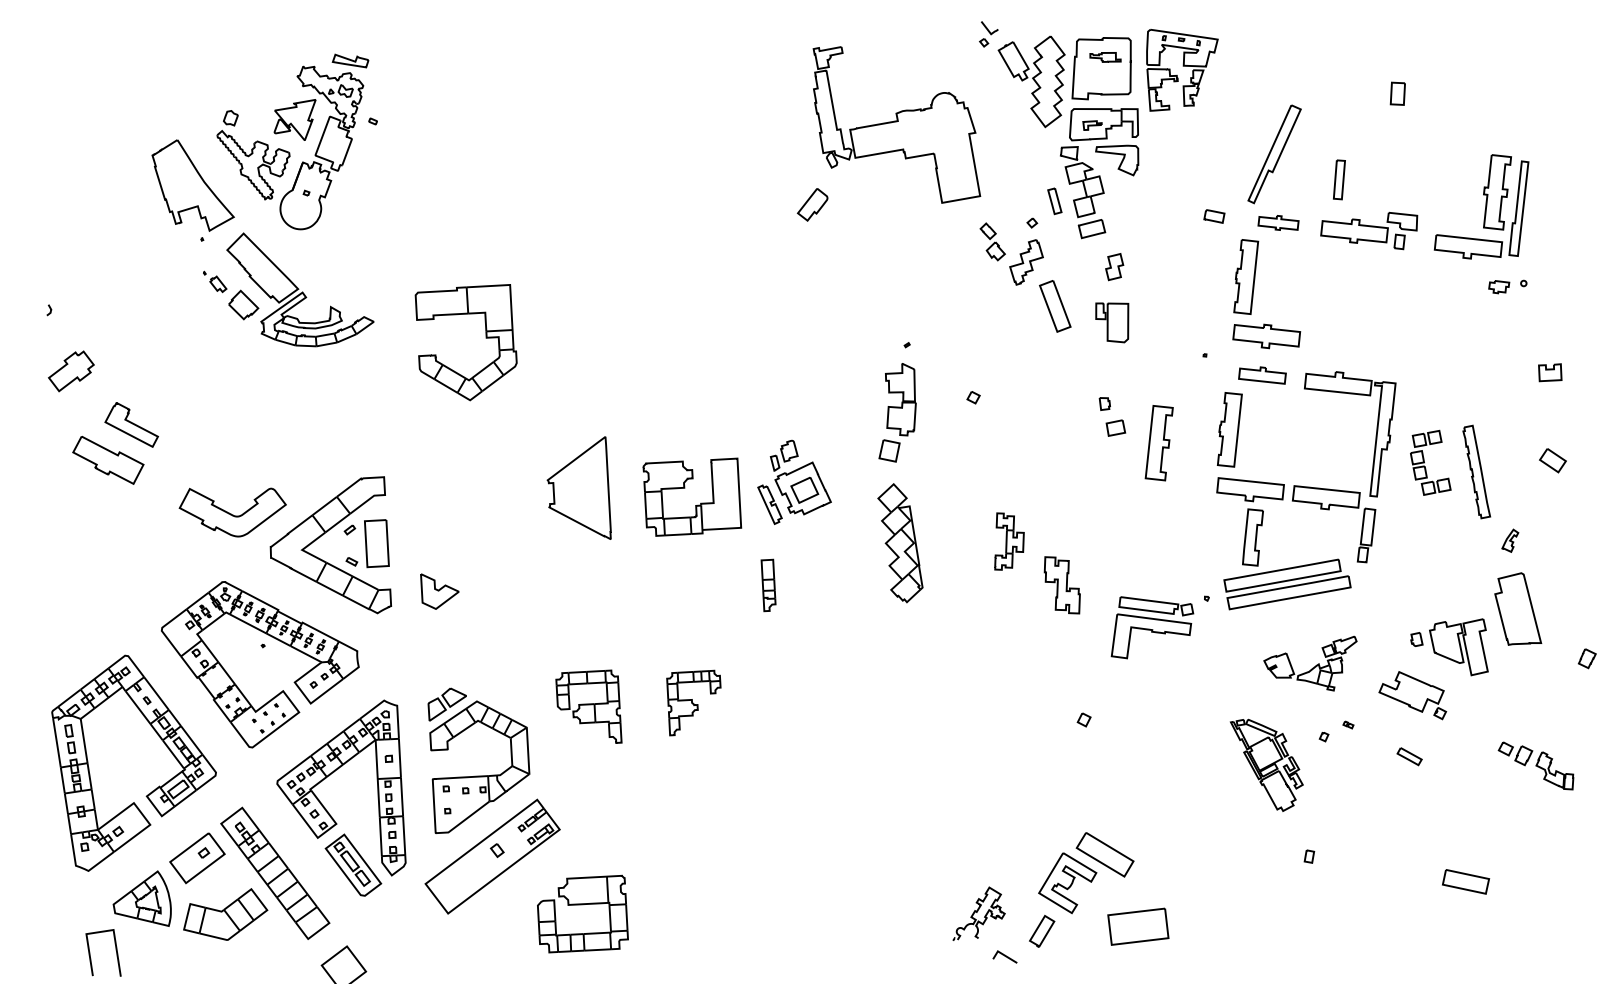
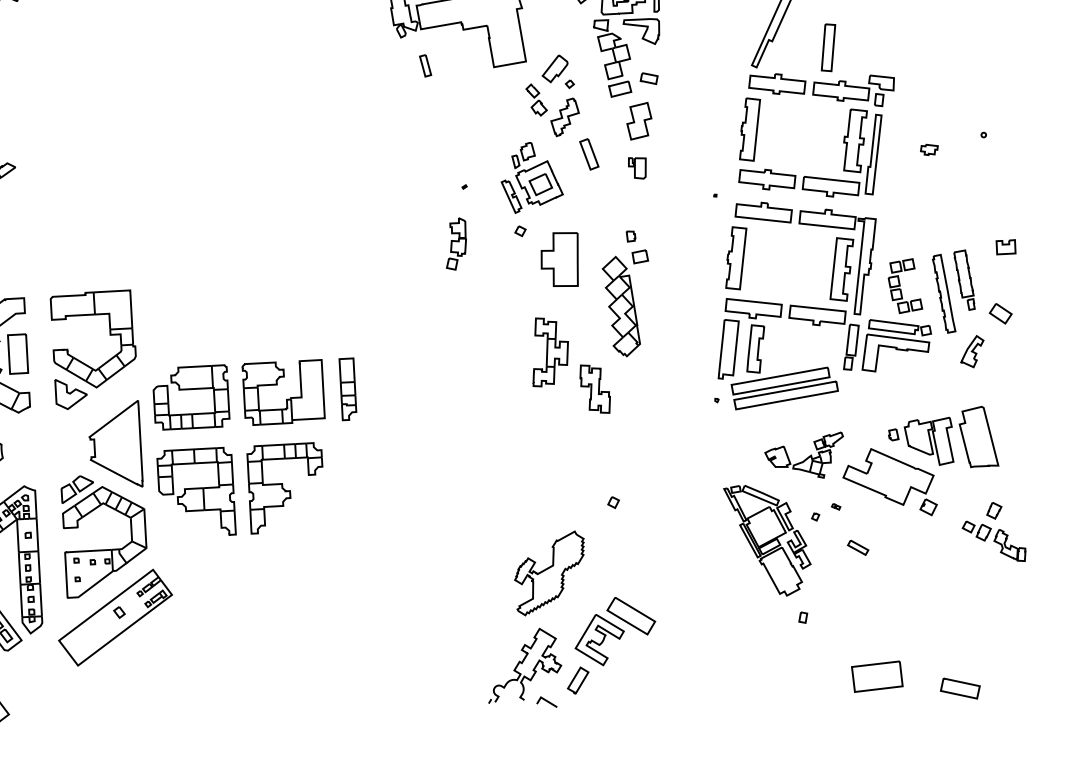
part: (1339, 179) -> (828, 47), size x1.43
part: (1054, 201) -> (425, 66), moved
part: (812, 204) -> (554, 68), moved
part: (1481, 206) -> (842, 152), moved
part: (1214, 216) -> (649, 78), moved
part: (1278, 222) -> (777, 83), size x1.67
part: (1114, 266) -> (639, 120), size x1.67
part: (1499, 287) -> (929, 150), moved
part: (1055, 306) -> (589, 154), size x0.71
part: (1112, 323) -> (637, 168), size x0.62
part: (485, 338) -> (109, 335), moved
part: (1550, 372) -> (1006, 247), moved
part: (1262, 375) -> (763, 212), size x1.43
part: (897, 412) -> (456, 243), size x0.62
part: (1019, 431) -> (559, 259), added
part: (1158, 443) -> (841, 269), moved
part: (1500, 455) -> (964, 279), added
part: (1552, 460) -> (1000, 313), moved
part: (794, 481) -> (532, 177), moved
part: (578, 487) -> (115, 443), moved
part: (697, 504) -> (288, 398), moved
part: (1220, 537) -> (728, 348), added
part: (1510, 540) -> (972, 351), size x1.67
part: (1009, 541) -> (550, 352), size x1.43
part: (900, 543) -> (621, 306), moved
part: (768, 585) -> (347, 389), size x1.43
part: (1518, 608) -> (979, 436), moved
part: (1152, 627) -> (896, 345), moved
part: (1586, 658) -> (993, 510), moved
part: (1412, 695) -> (890, 481), size x1.67
part: (693, 702) -> (284, 487), size x1.67
part: (588, 706) -> (196, 491), size x1.43
part: (1409, 756) -> (858, 547), moved
part: (1266, 765) -> (767, 540), size x1.43
part: (1007, 803) -> (549, 572), added
part: (1466, 881) -> (960, 688), moved
part: (582, 905) -> (191, 390), moved
part: (978, 913) -> (524, 665), size x1.67
part: (1138, 926) -> (877, 676), moved

